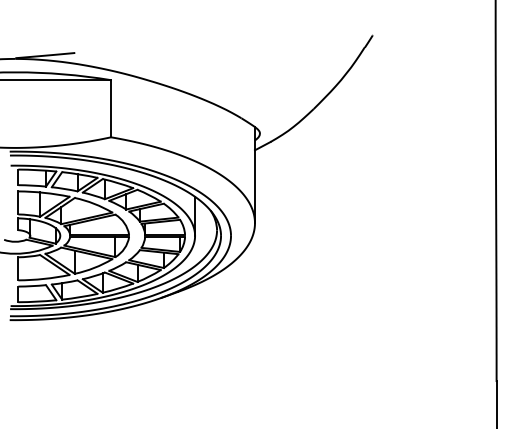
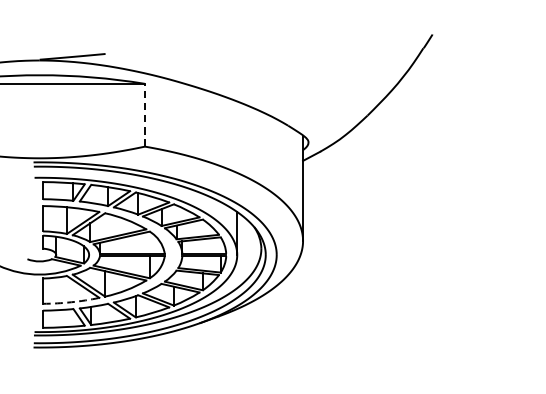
line: (111, 108) -> (145, 114), solid -> dashed
arc: (44, 278) -> (71, 301), solid -> dashed

